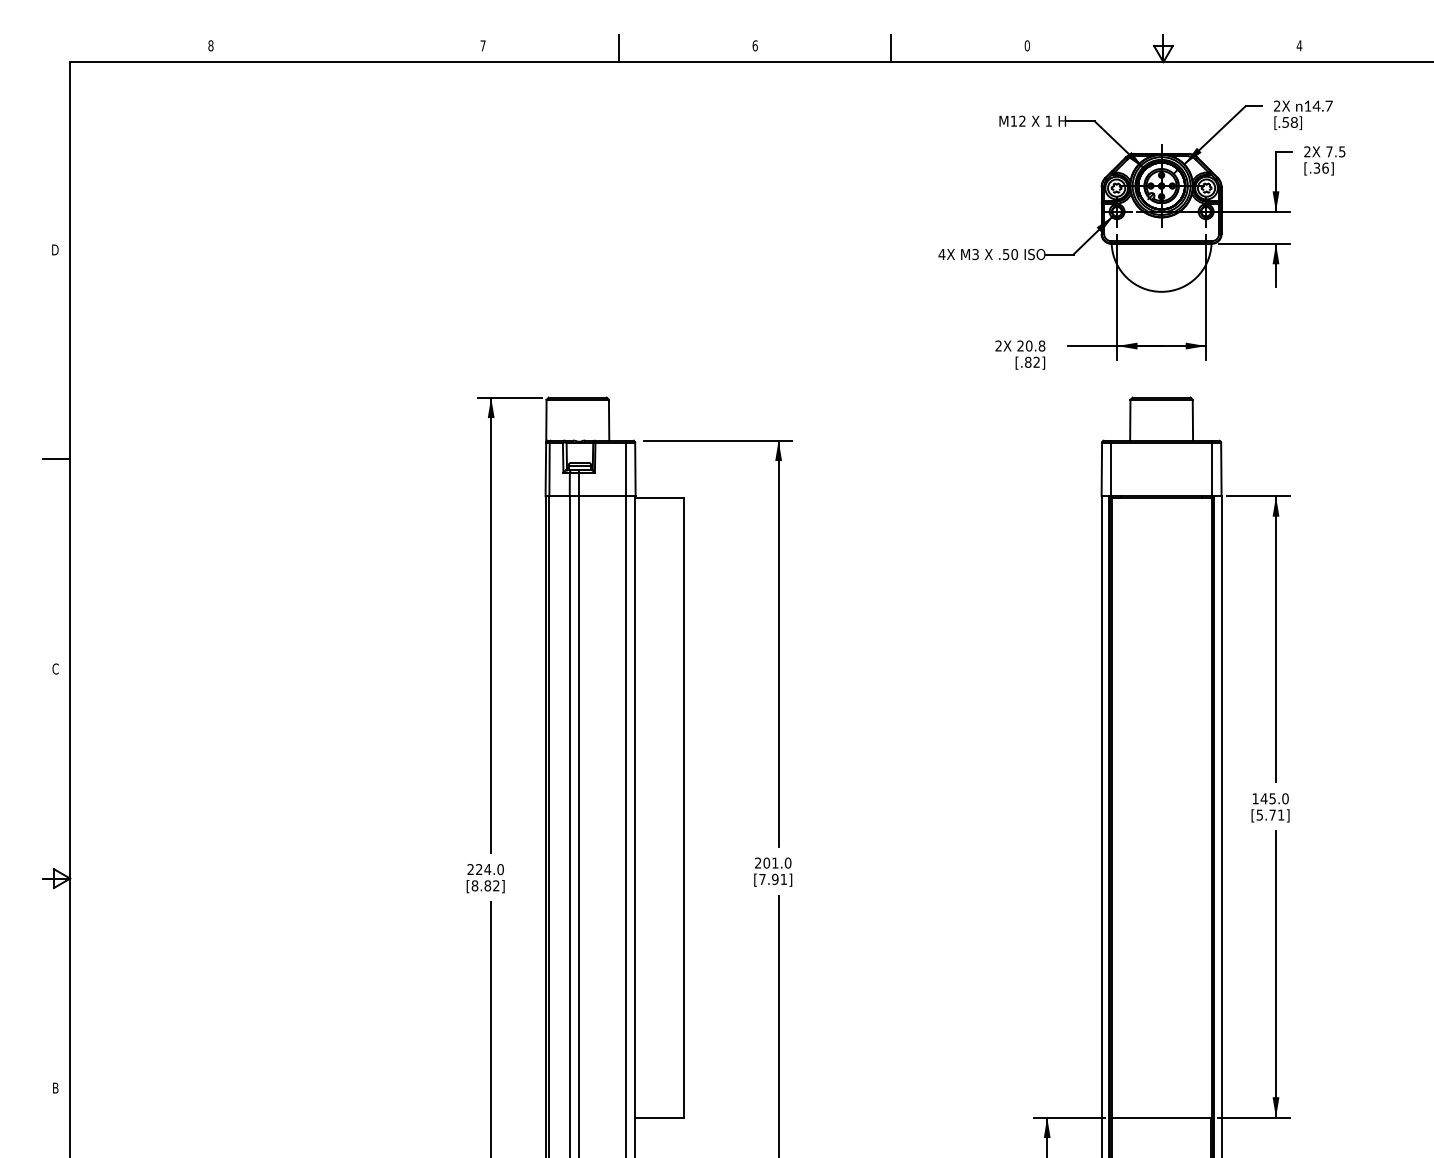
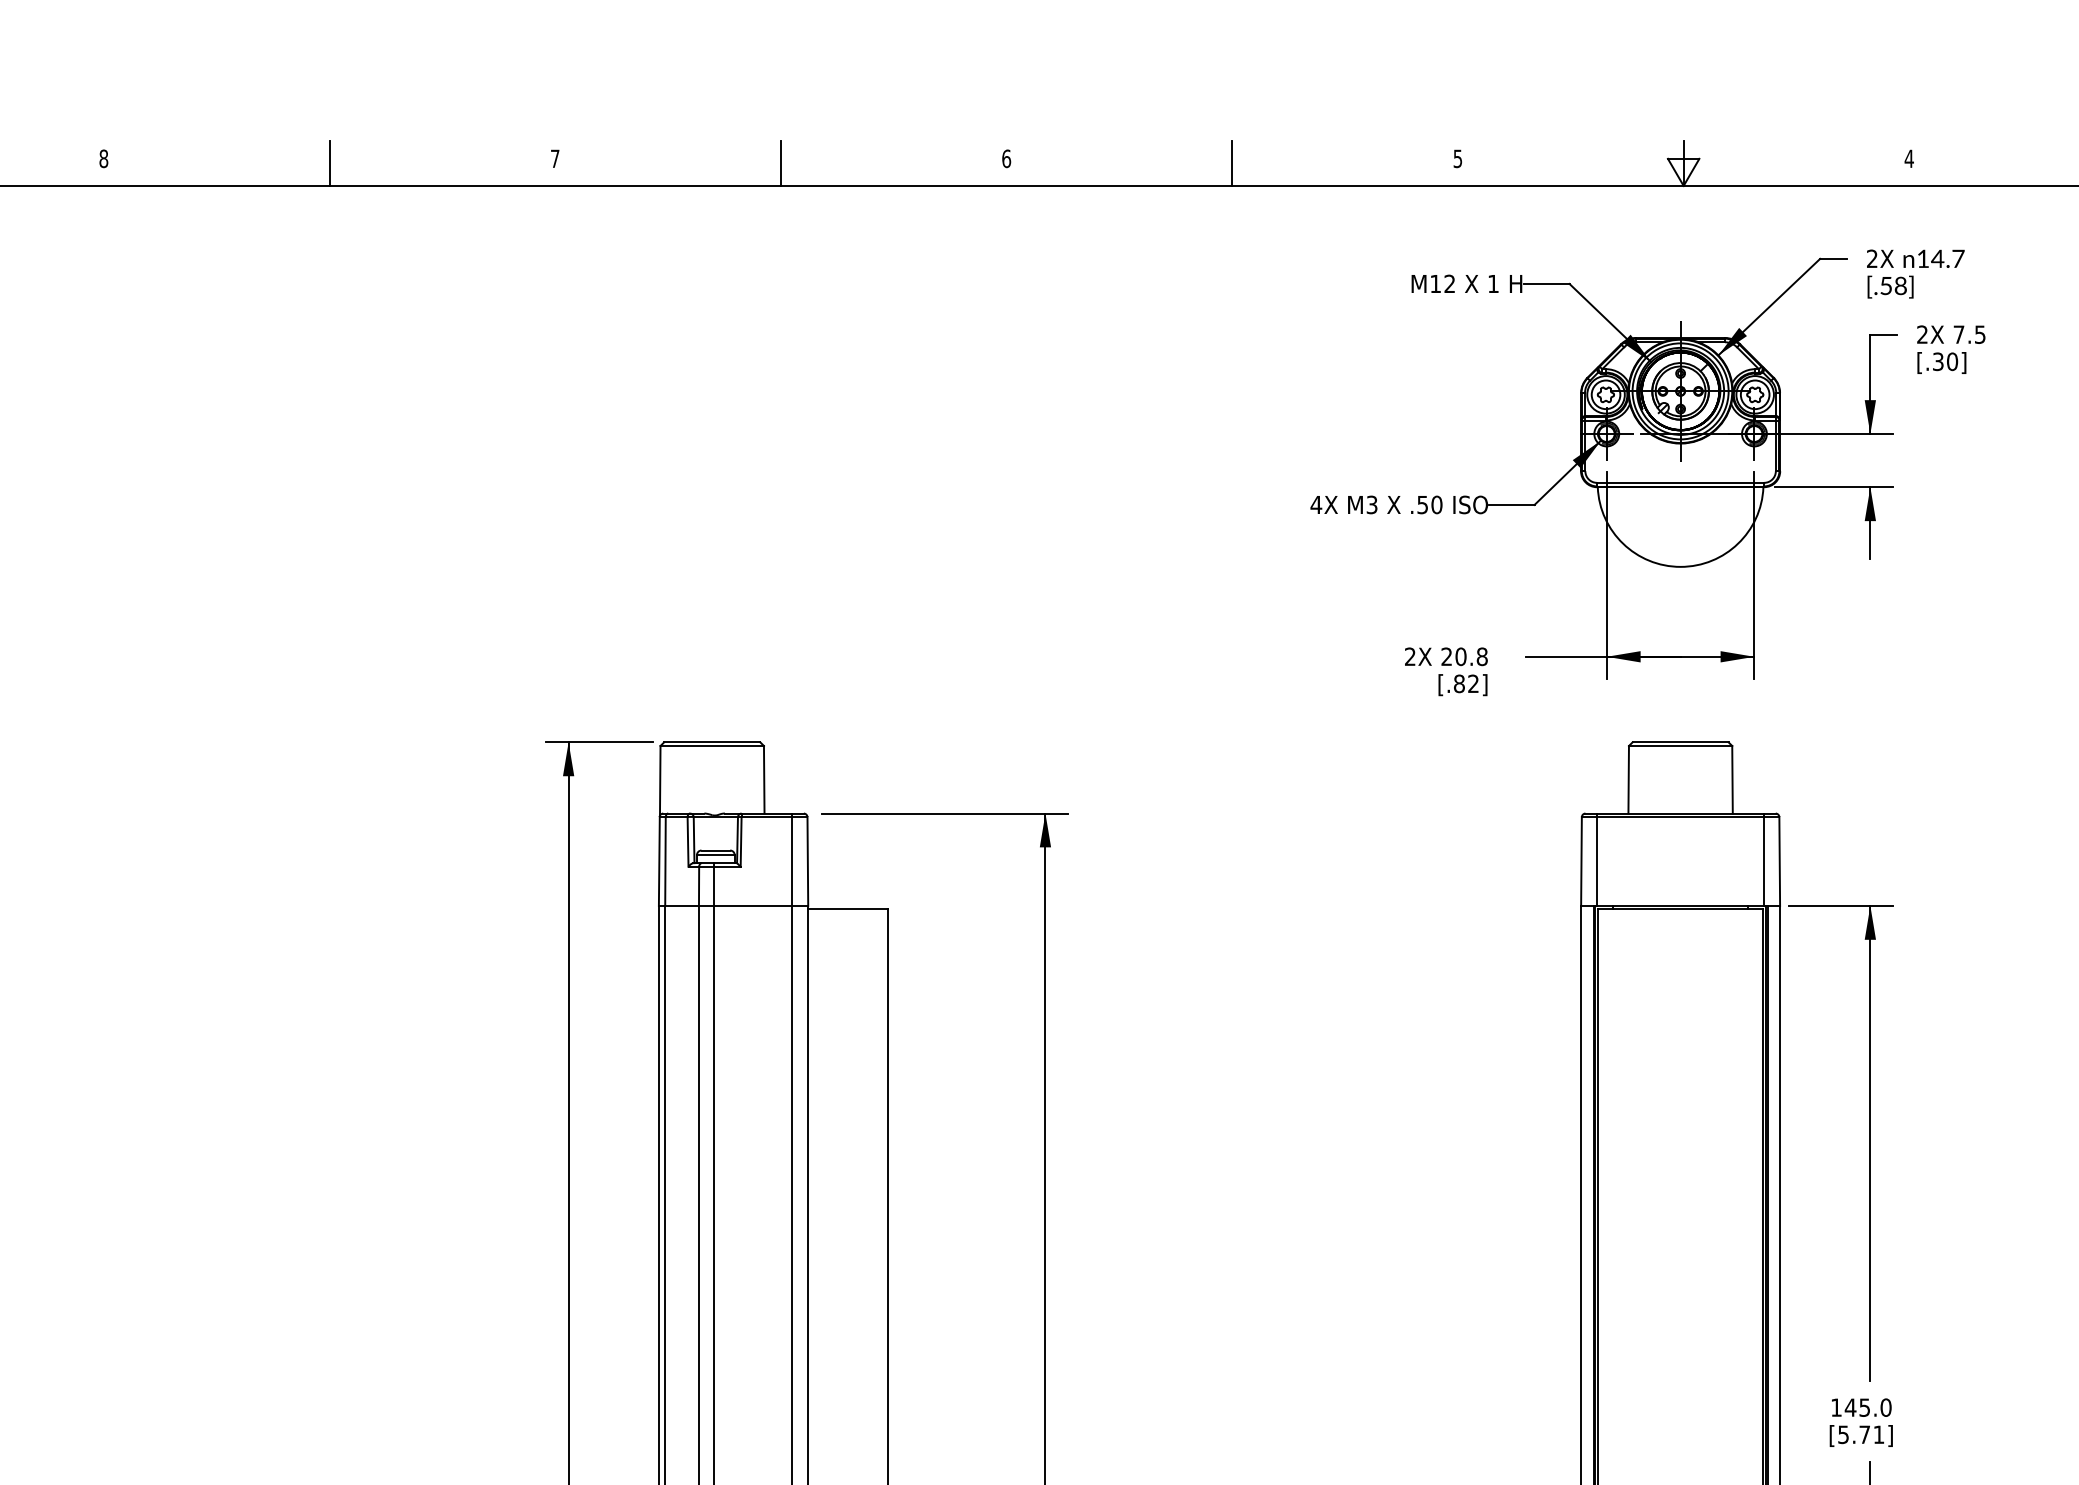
text: (1026, 45) -> (1456, 158), 0 -> 5
line: (347, 48) -> (330, 163), added
text: (1325, 167) -> (1952, 360), [.36] -> [.30]

